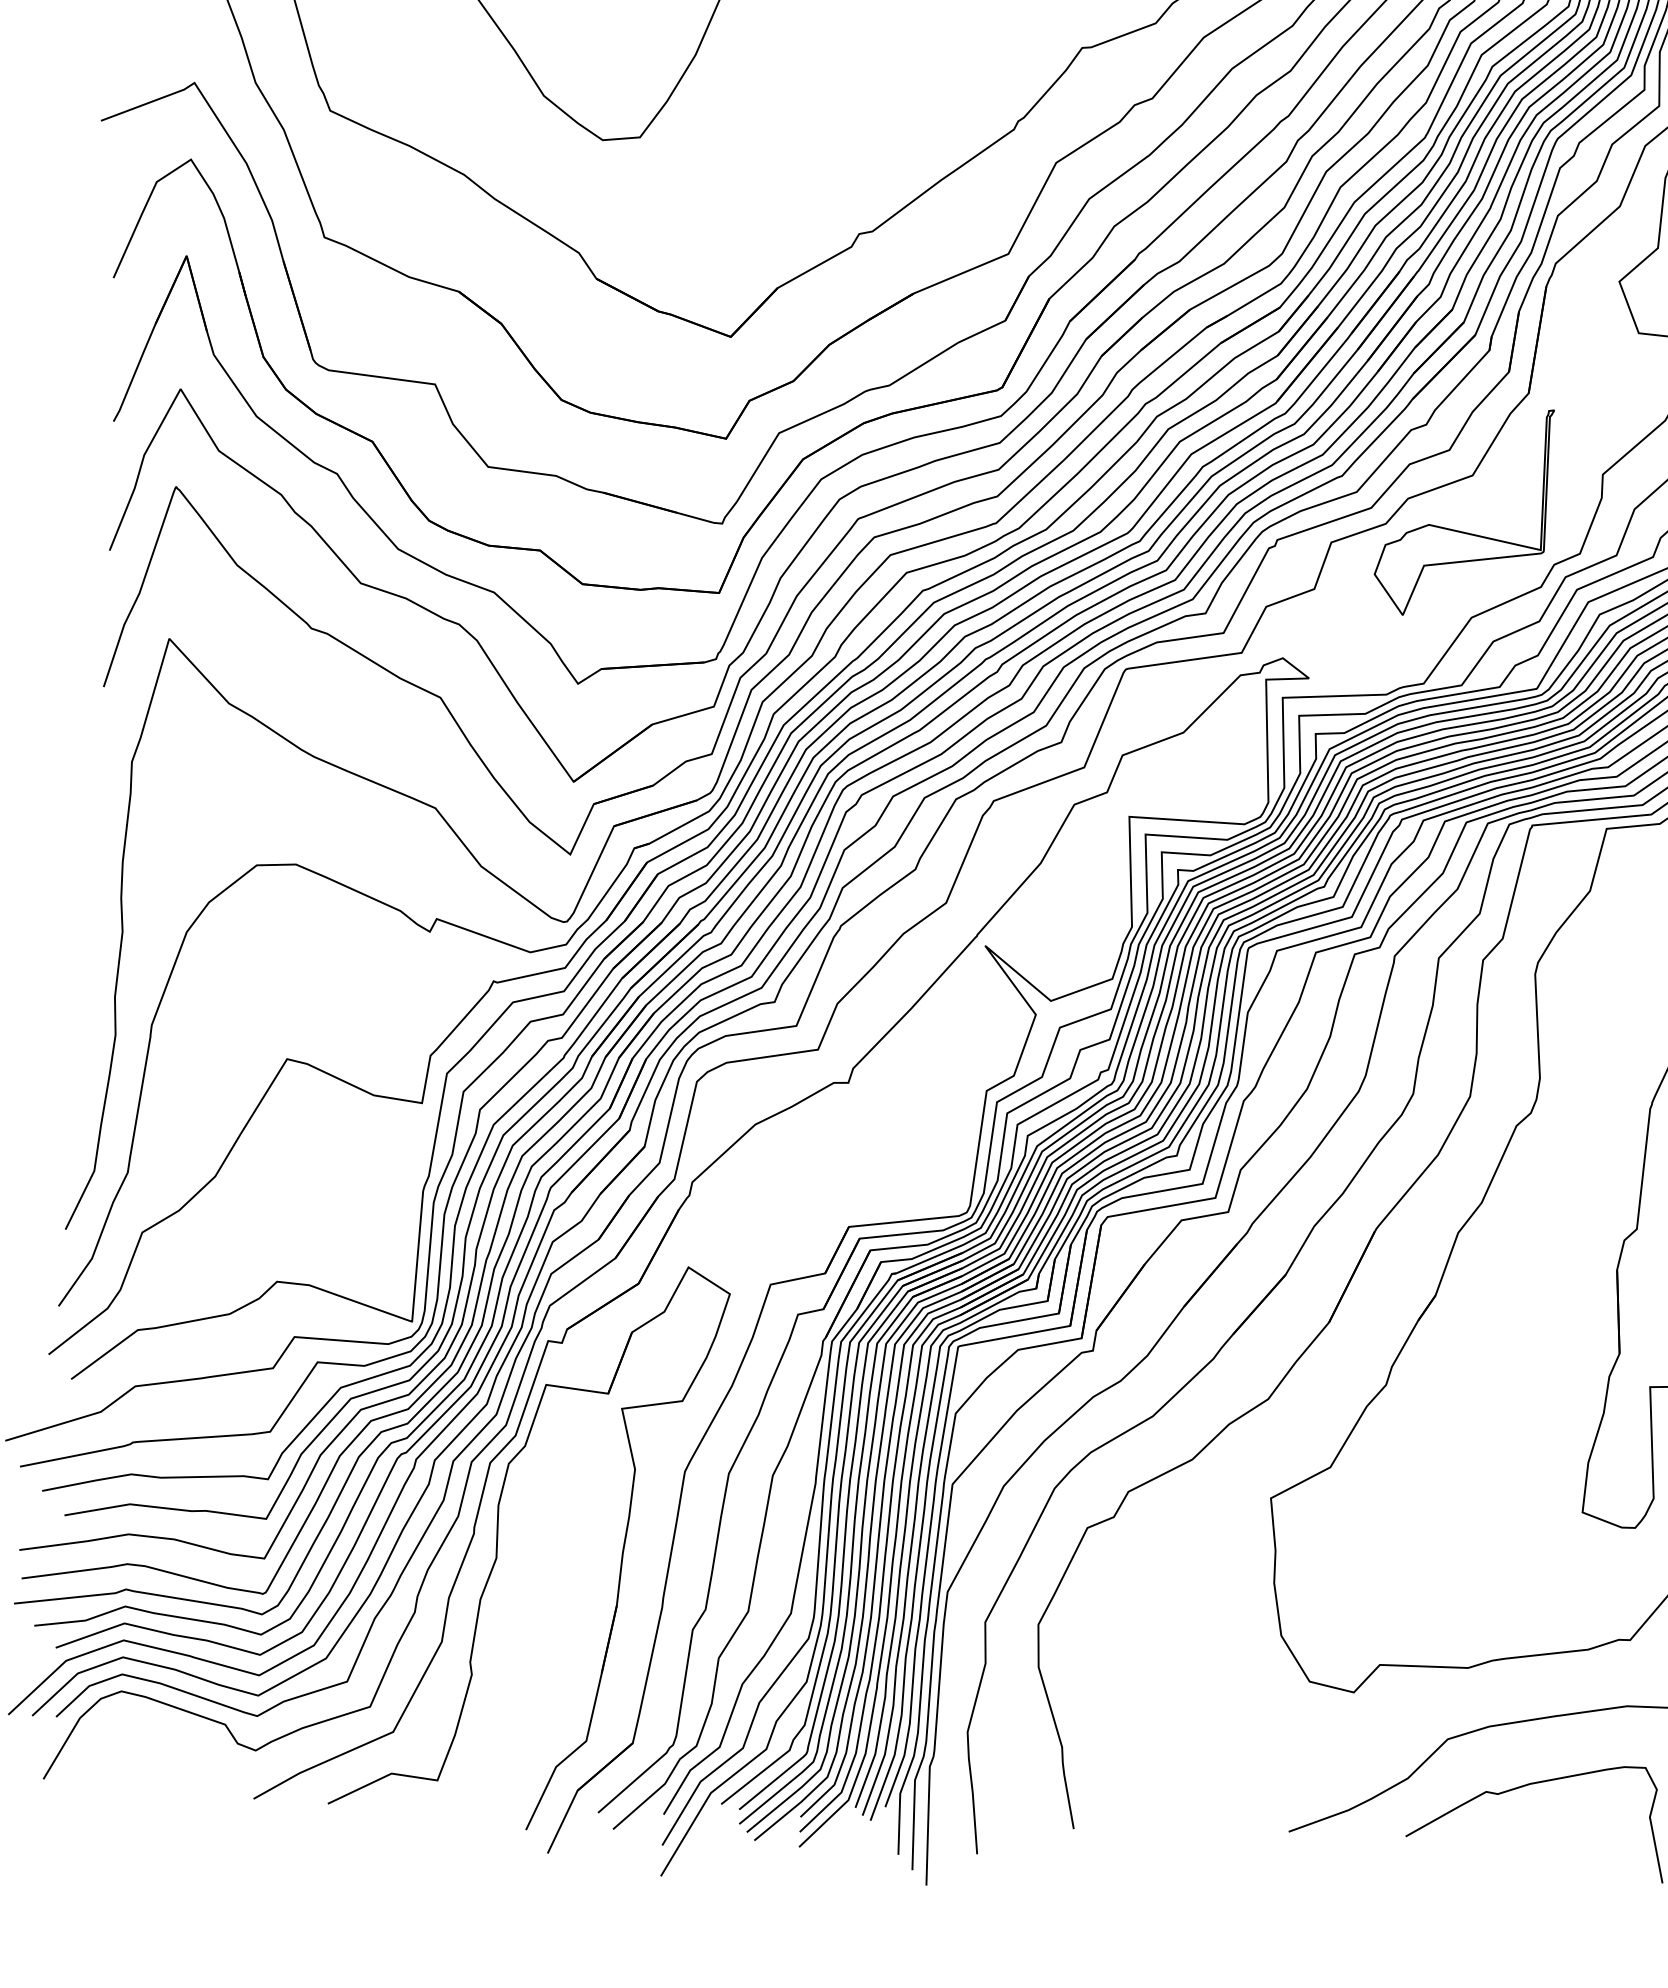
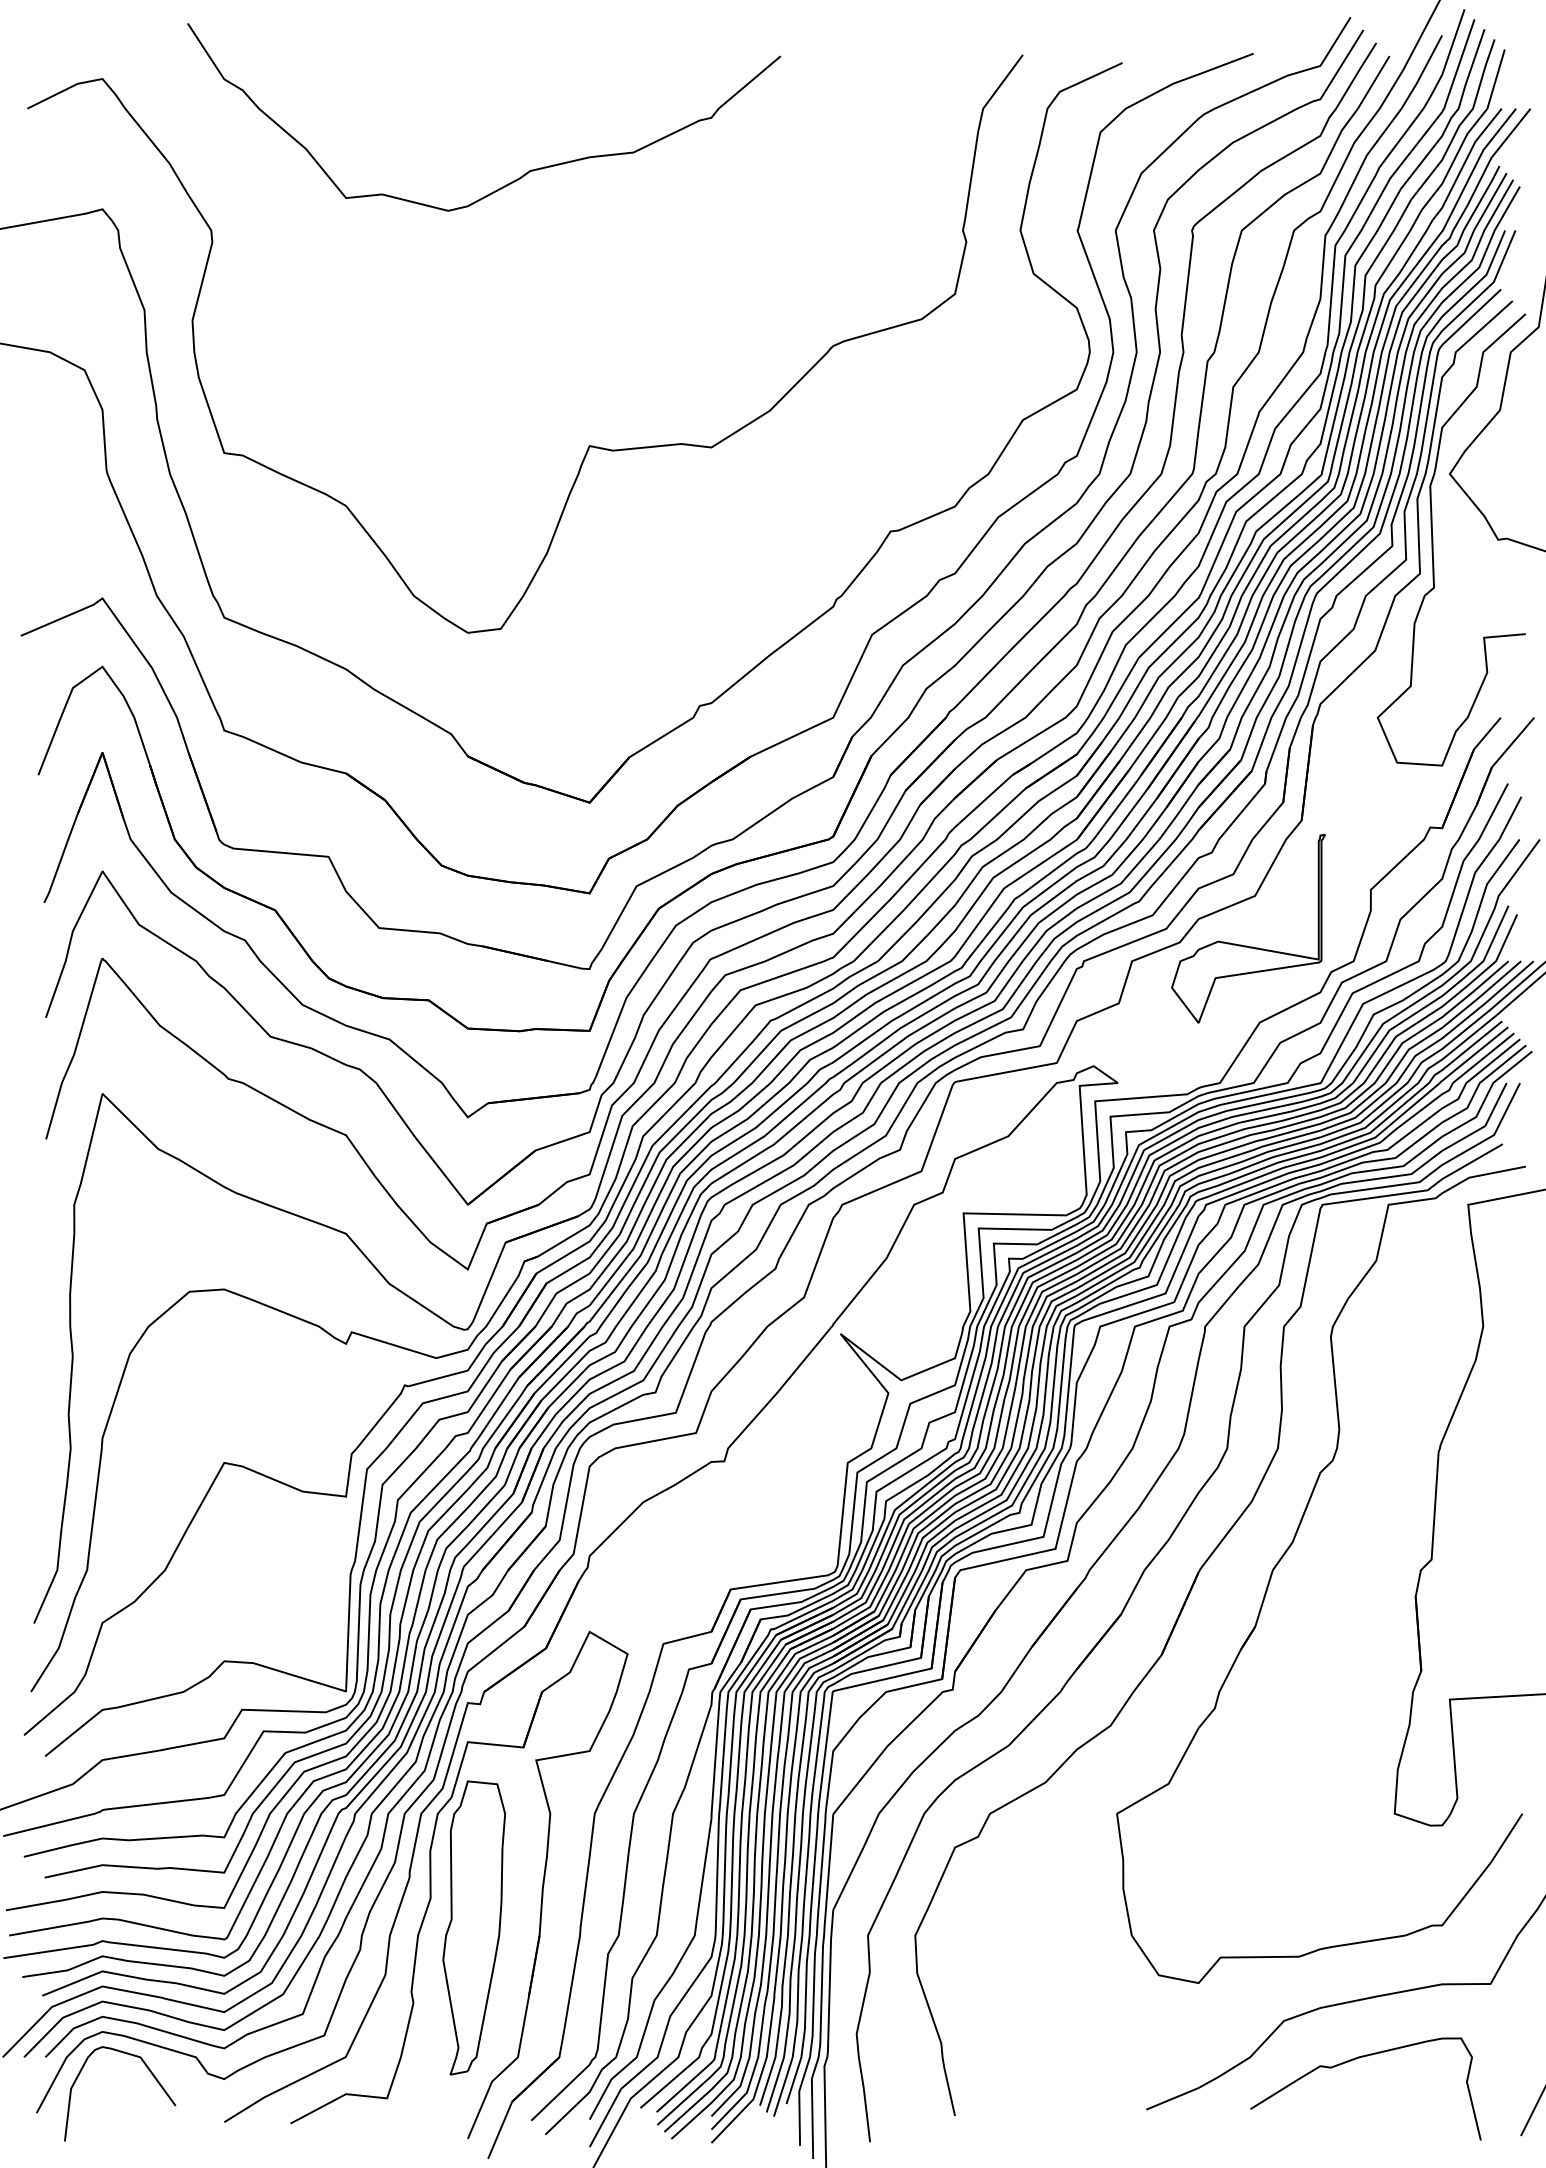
part: (543, 1593) -> (473, 1927), added
curve: (171, 1737) -> (148, 2070), added

